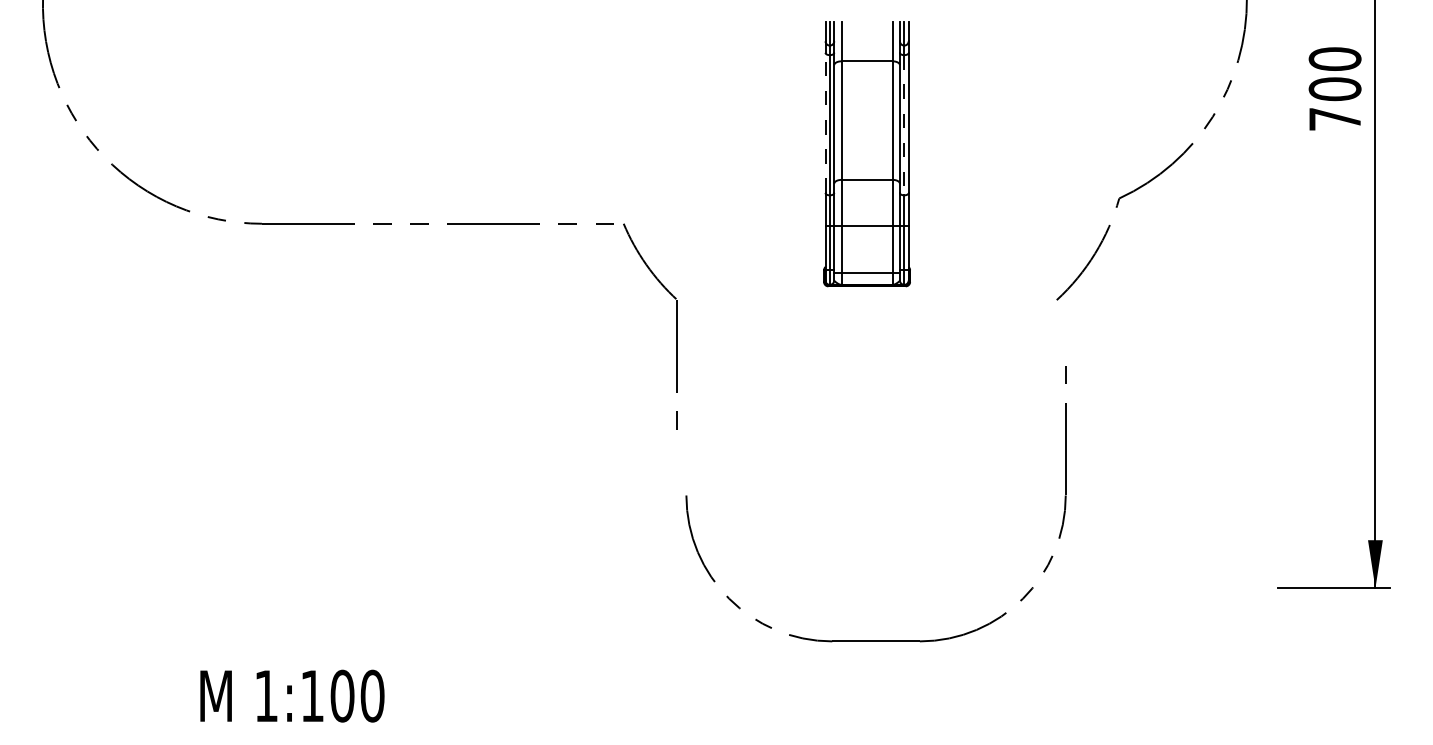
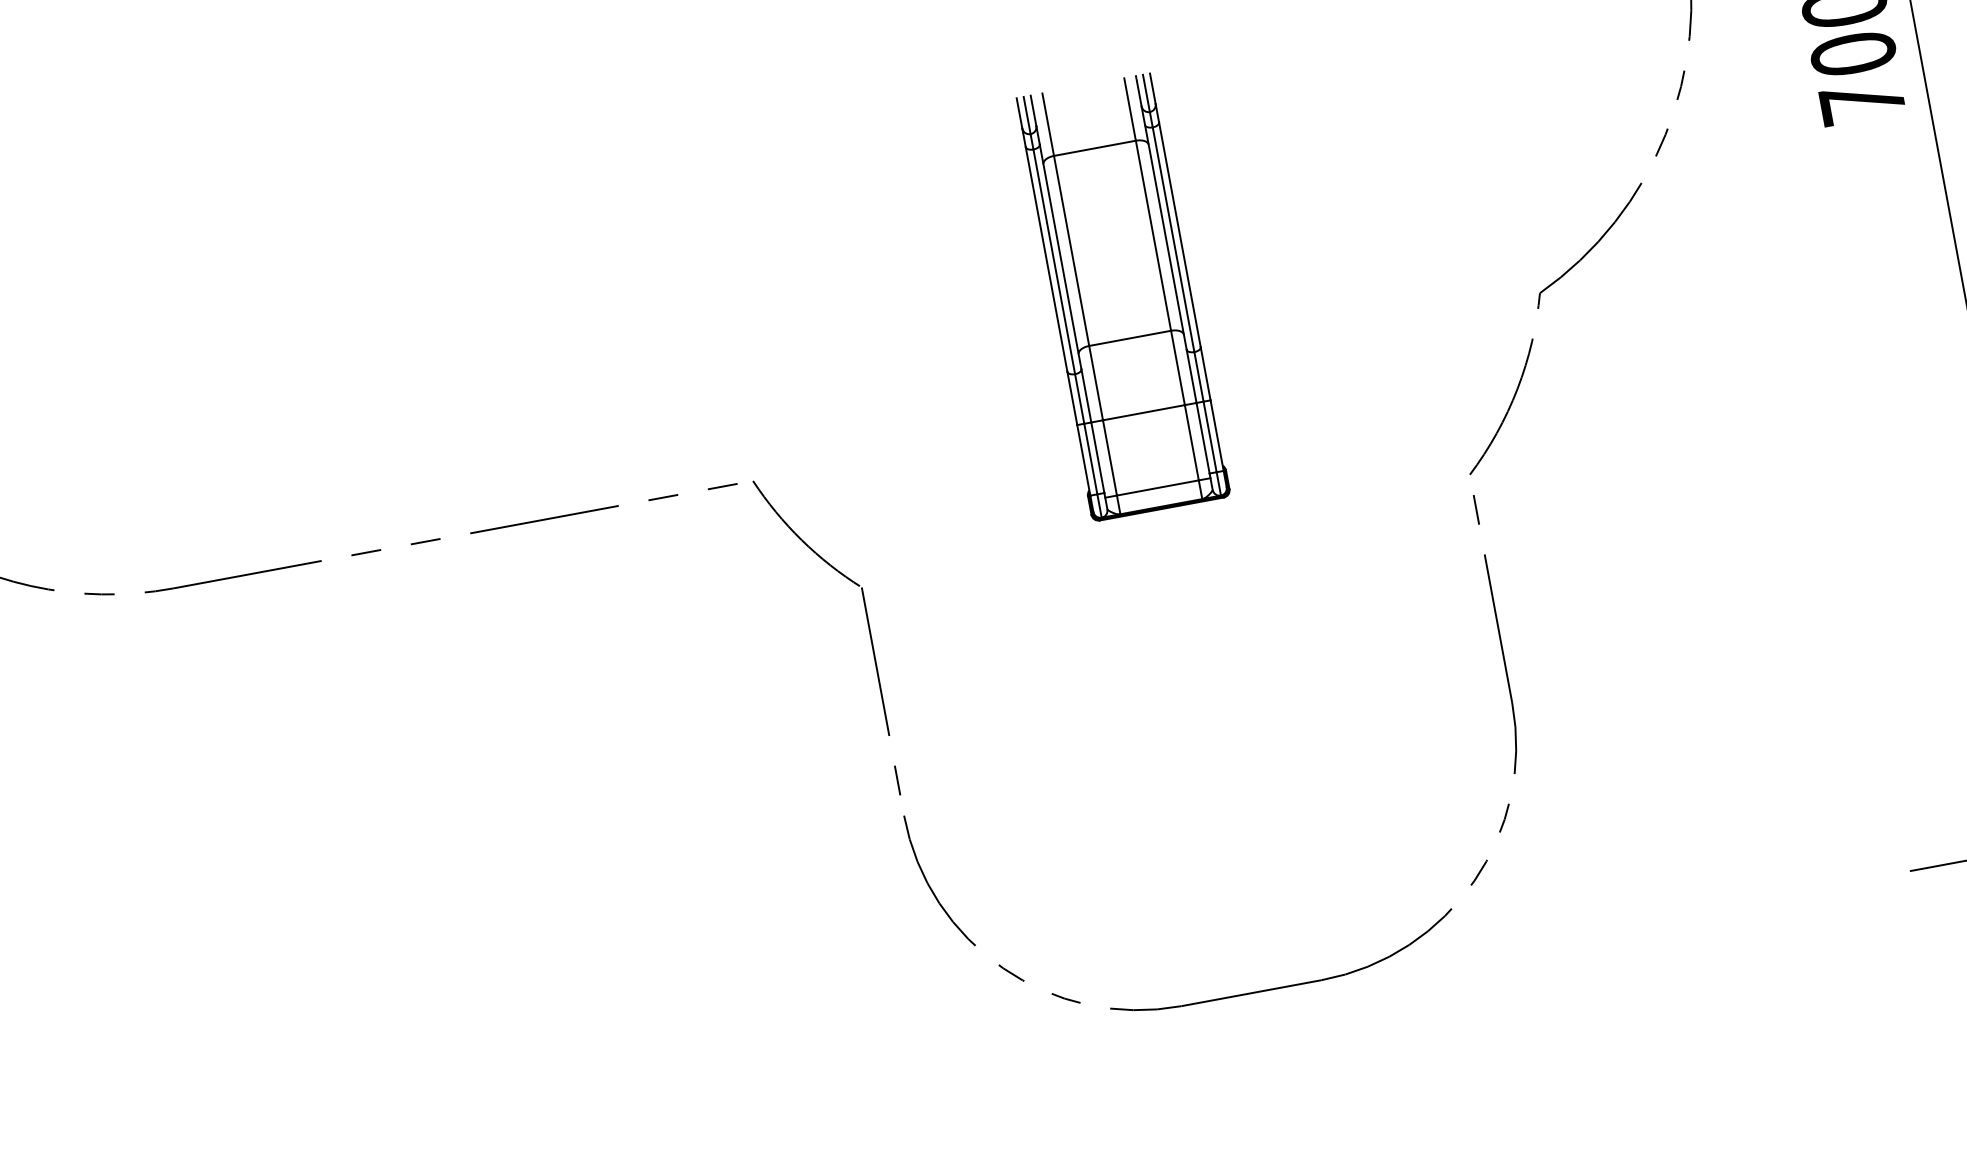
line: (825, 122) -> (1046, 258), dashed -> solid
line: (904, 125) -> (1173, 240), dashed -> solid
part: (875, 640) -> (1250, 991), moved

